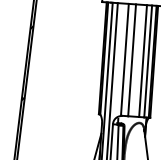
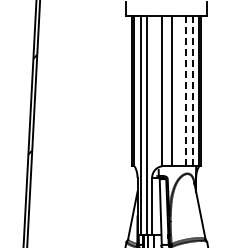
line: (143, 61) -> (186, 91), solid -> dashed
line: (148, 61) -> (193, 91), solid -> dashed

